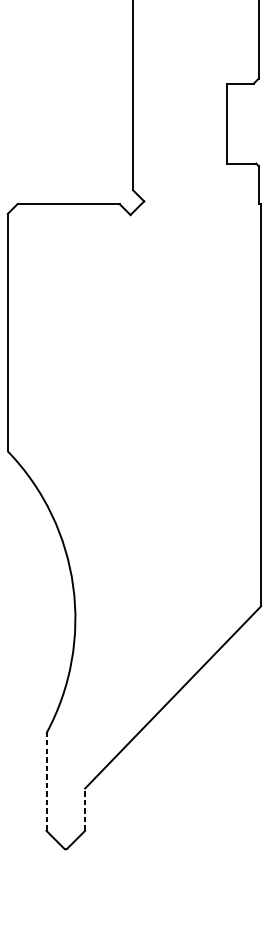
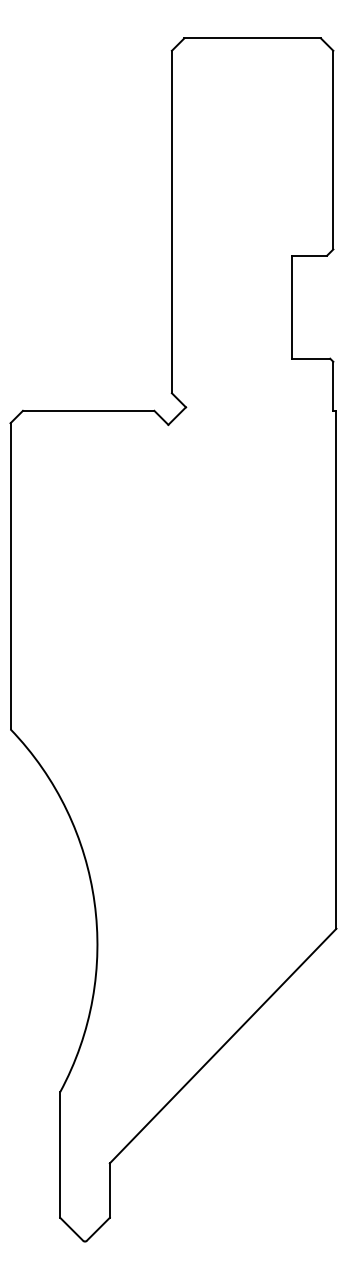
line: (46, 781) -> (60, 1154), dashed -> solid
line: (84, 809) -> (109, 1190), dashed -> solid

